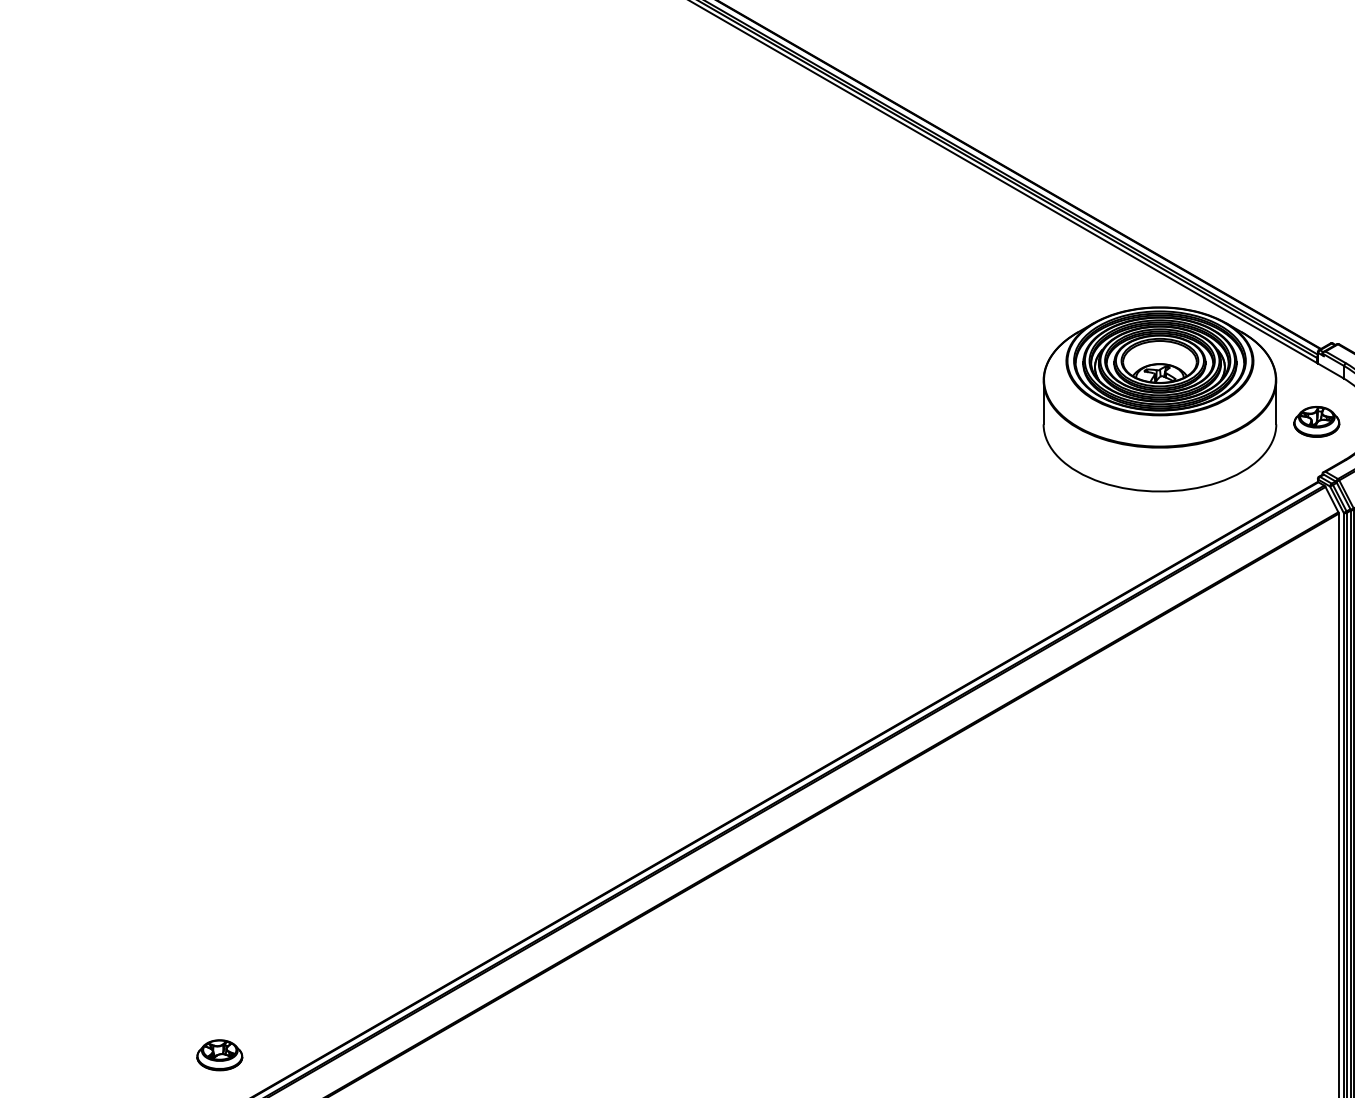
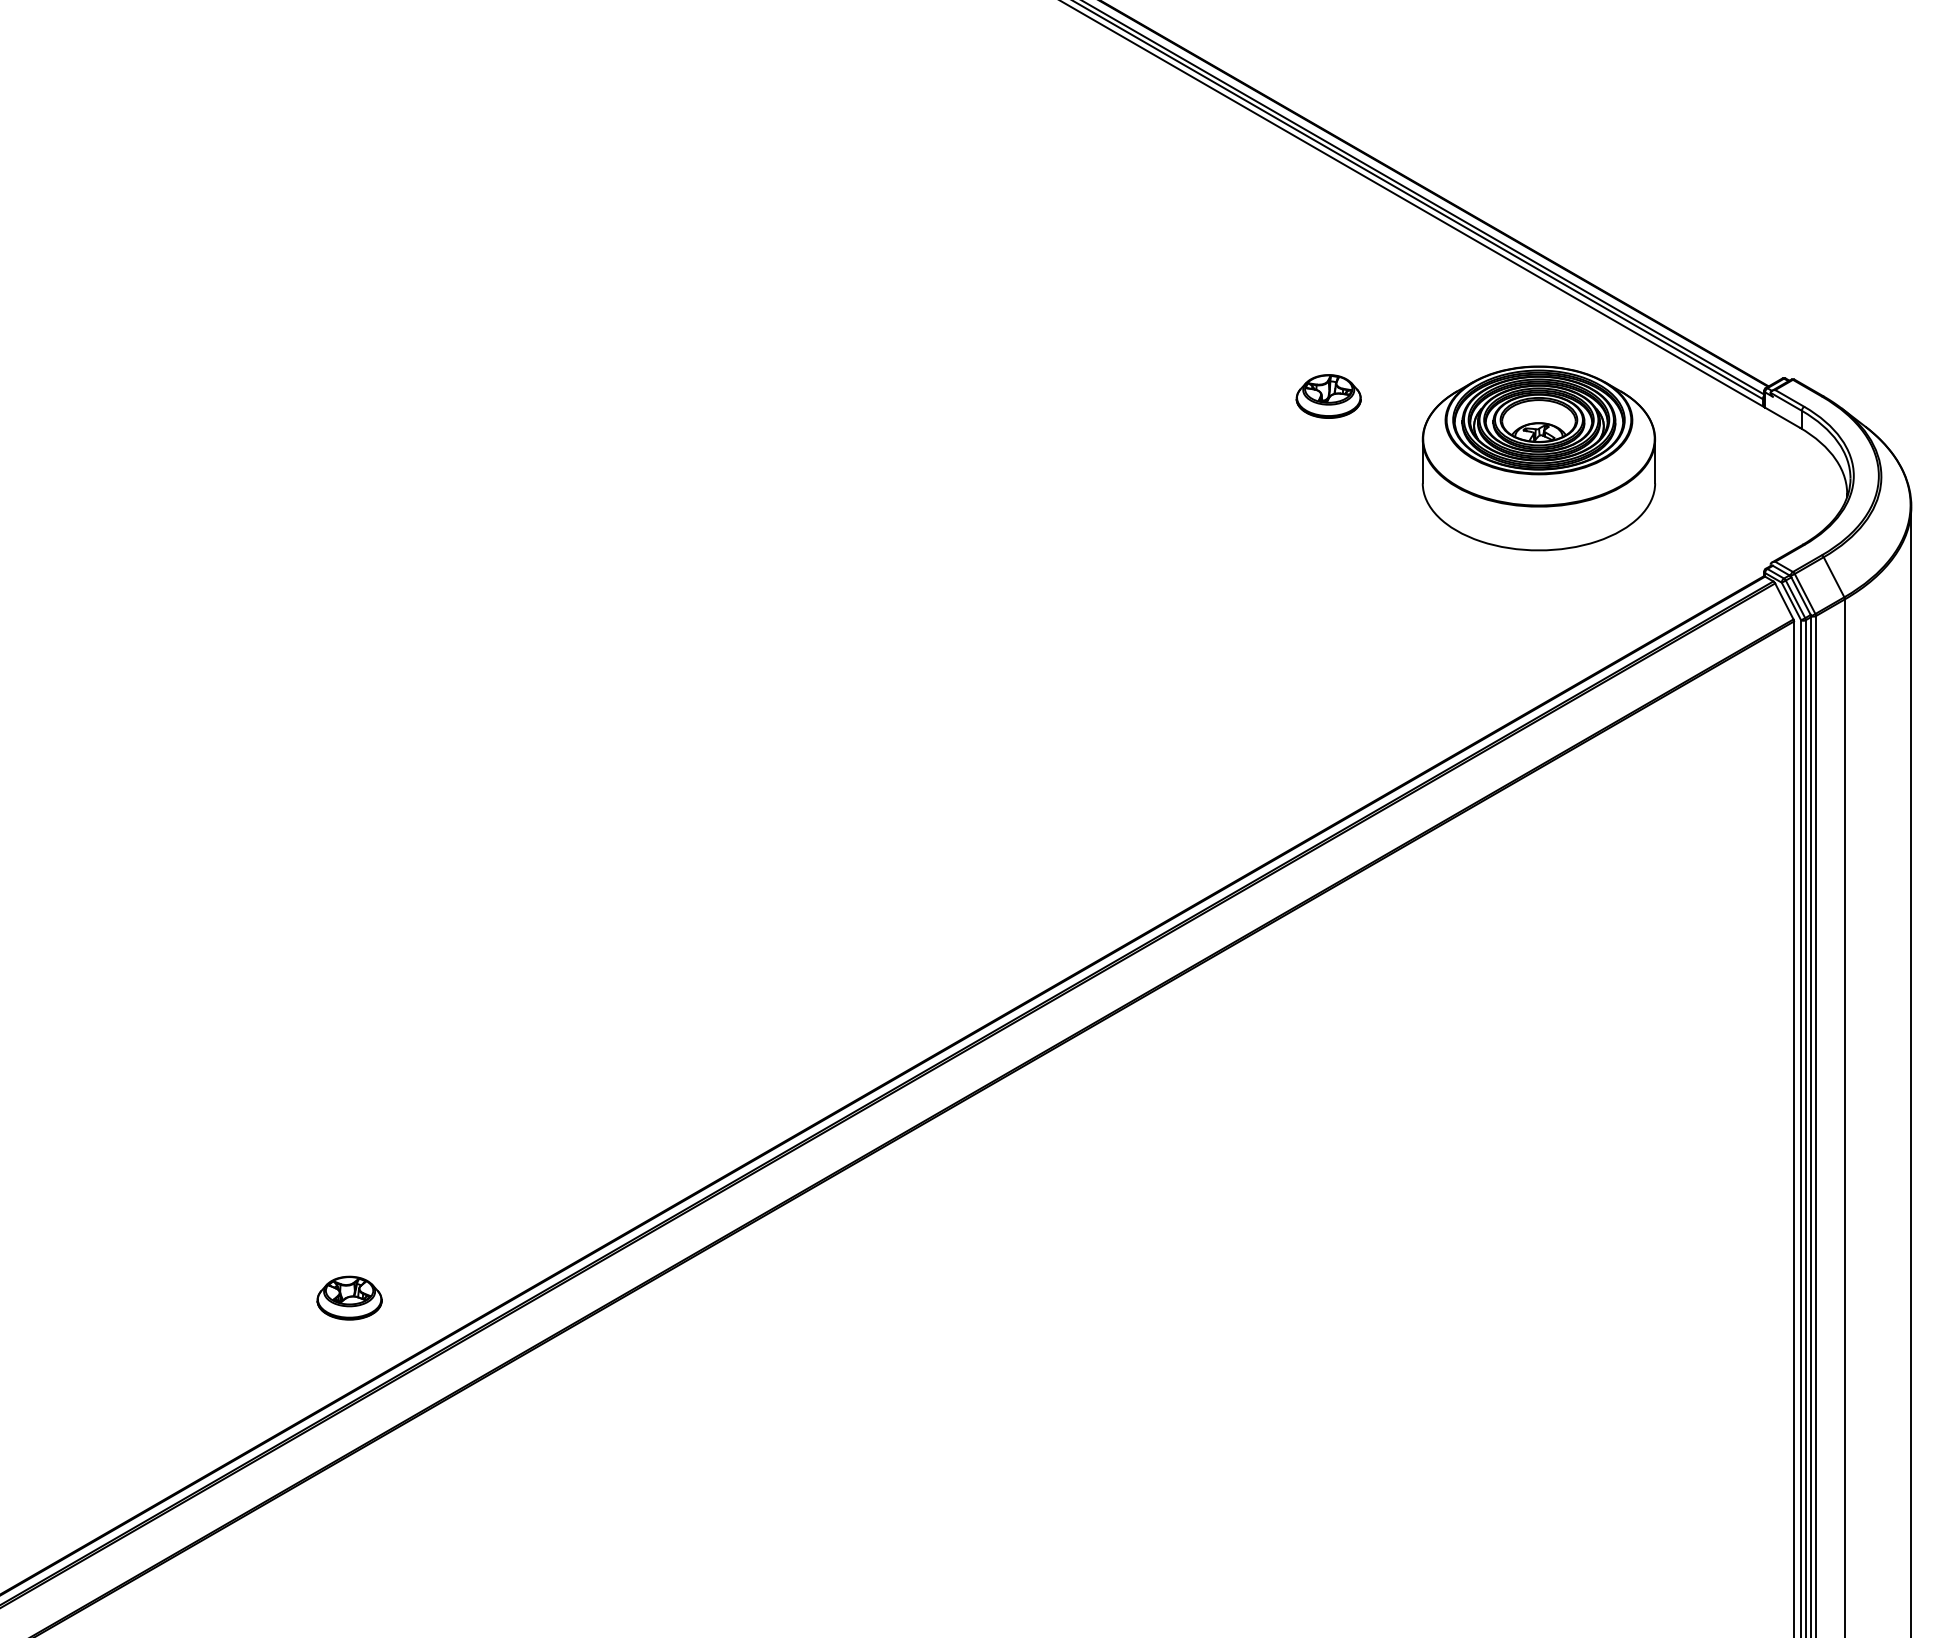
part: (1159, 399) -> (1538, 458), size x0.7
part: (1316, 421) -> (1328, 396), moved
part: (219, 1054) -> (349, 1297), moved

